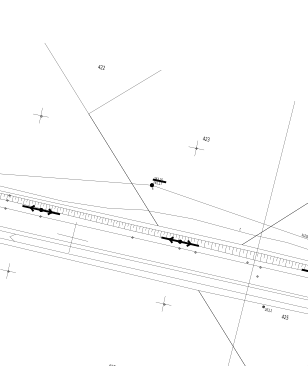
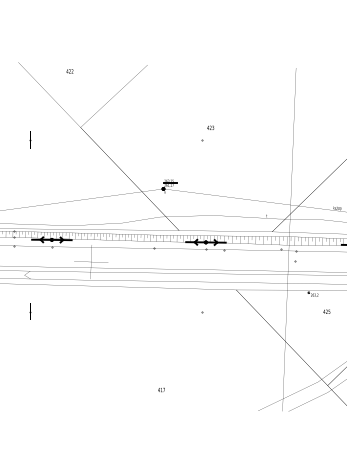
text: (101, 67) -> (69, 71), moved
text: (284, 316) -> (326, 311), moved

